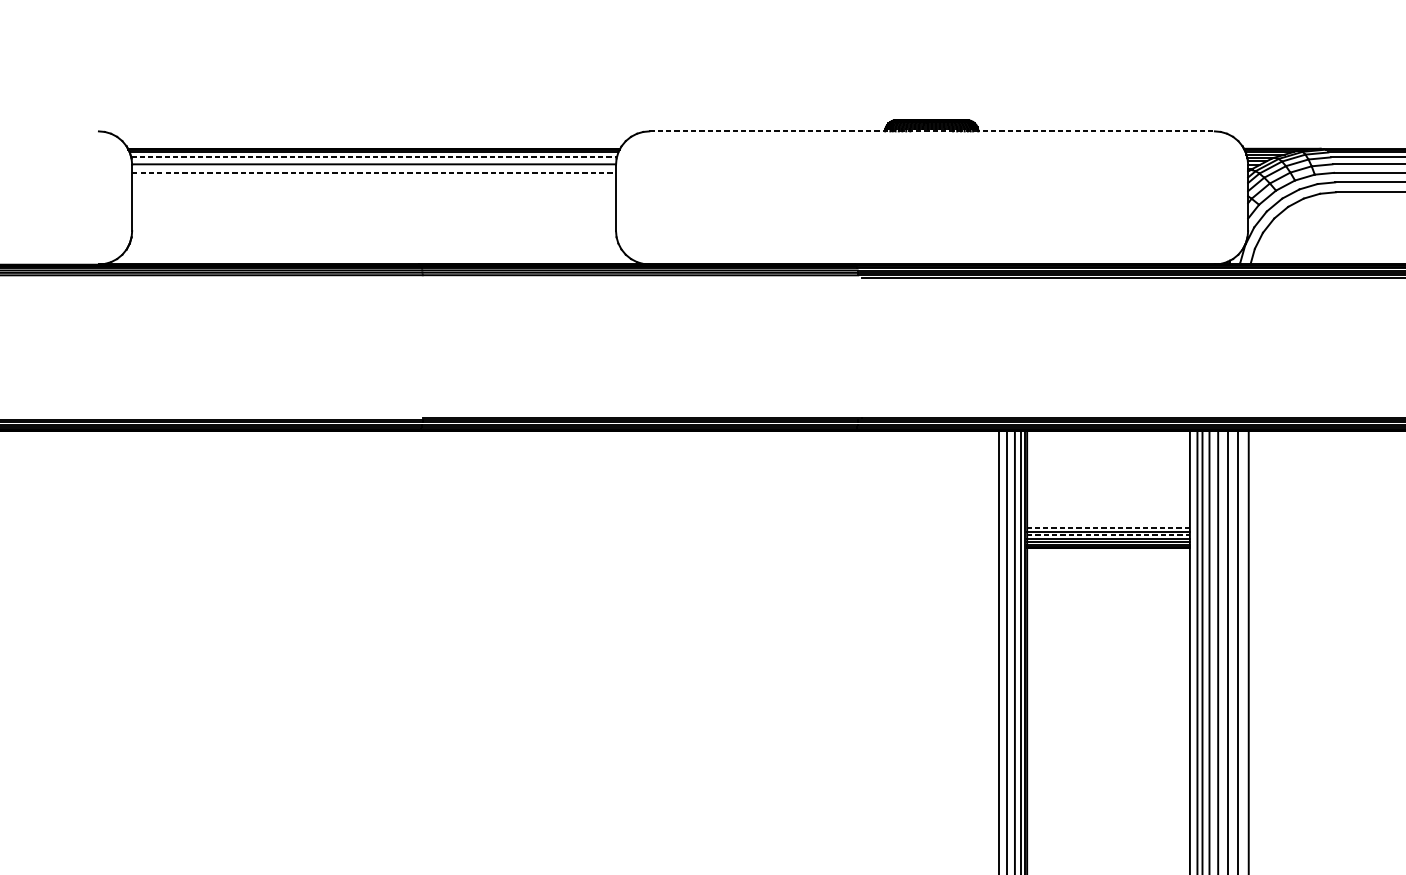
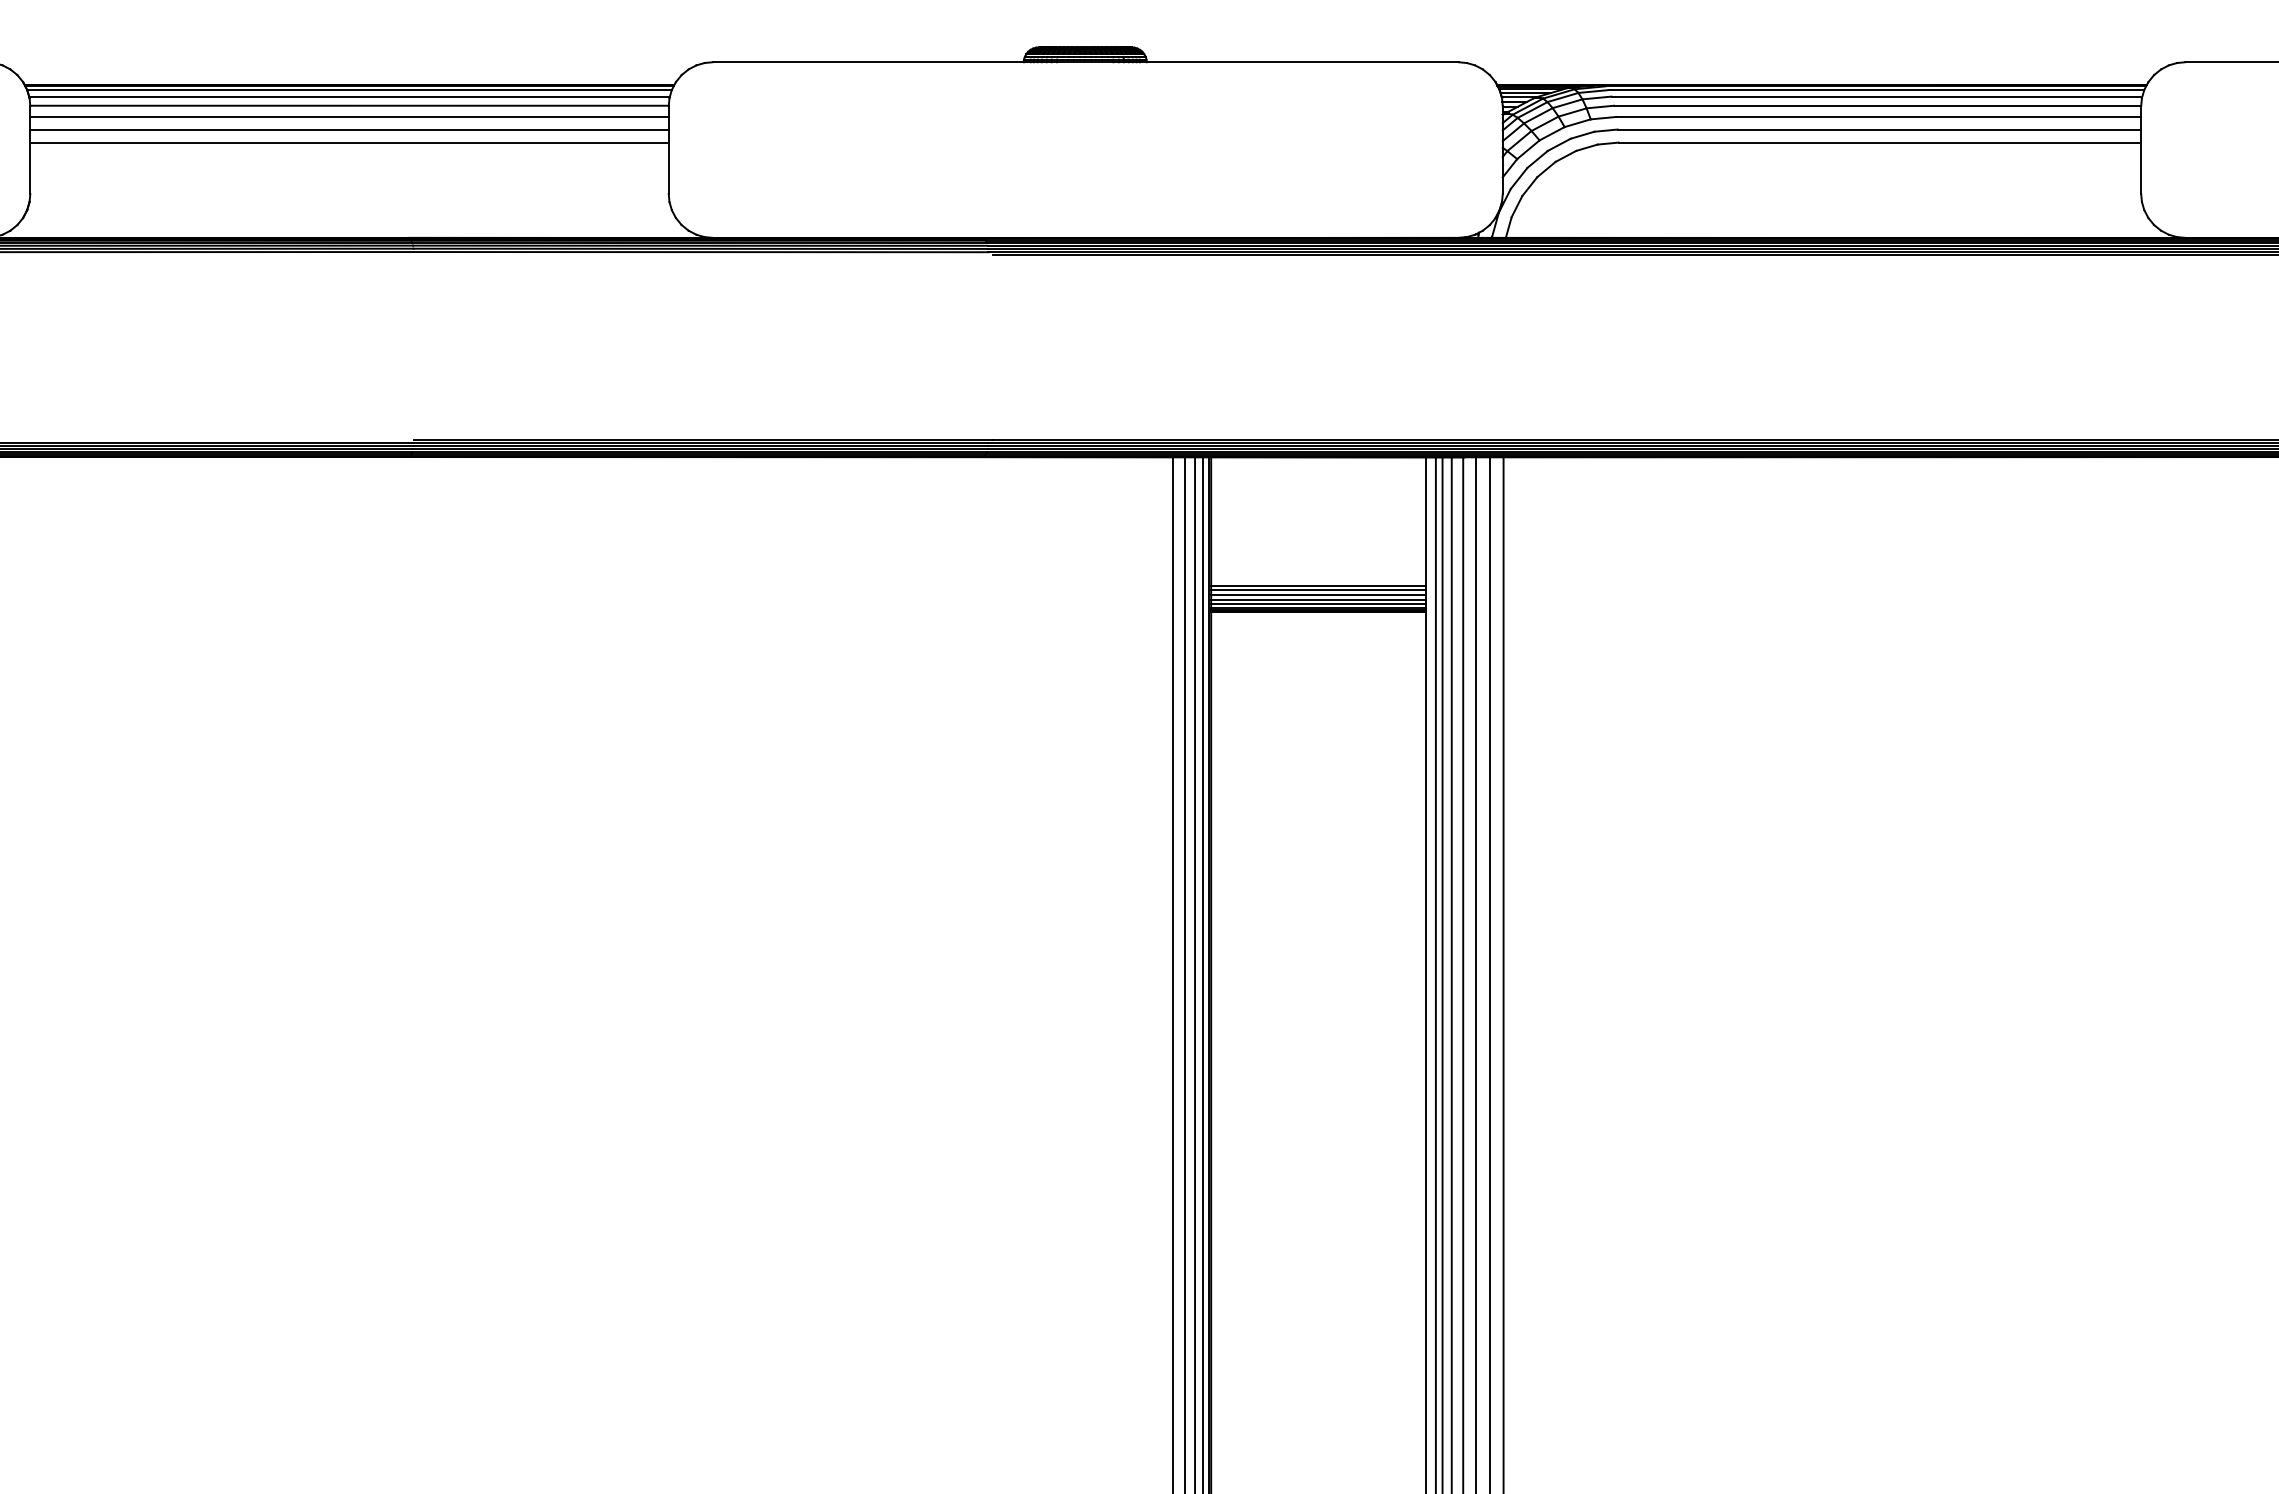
line: (932, 131) -> (1086, 62), dashed -> solid
line: (374, 157) -> (350, 96), dashed -> solid
line: (374, 172) -> (350, 116), dashed -> solid
line: (374, 182) -> (349, 129), added
line: (374, 192) -> (349, 142), added
line: (1108, 527) -> (1318, 585), dashed -> solid
line: (1109, 535) -> (1319, 595), dashed -> solid

